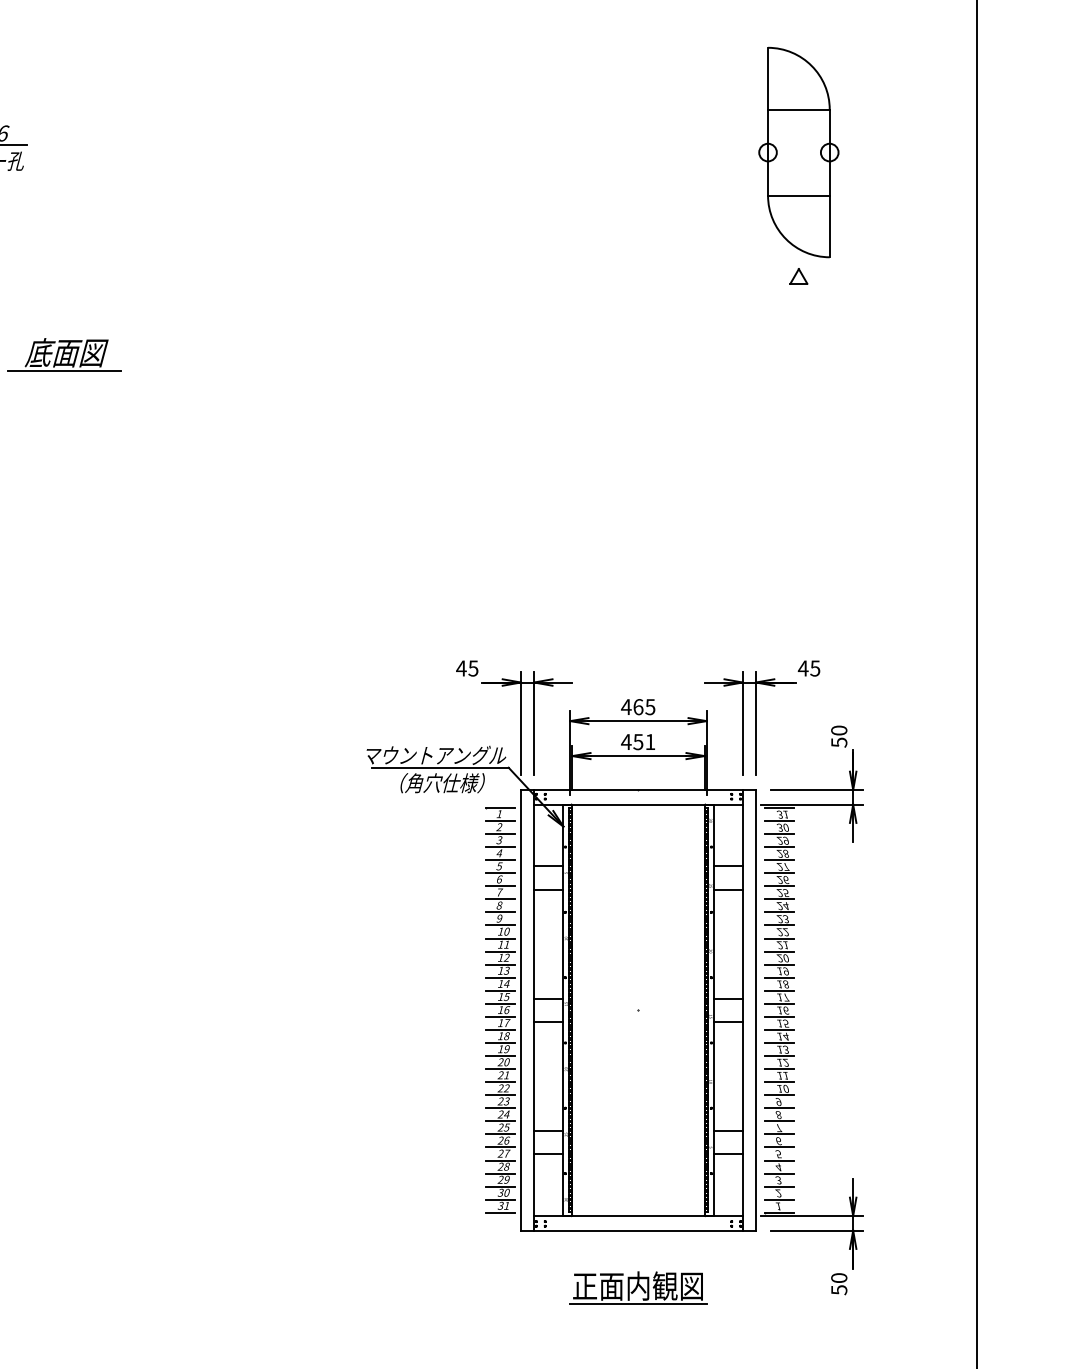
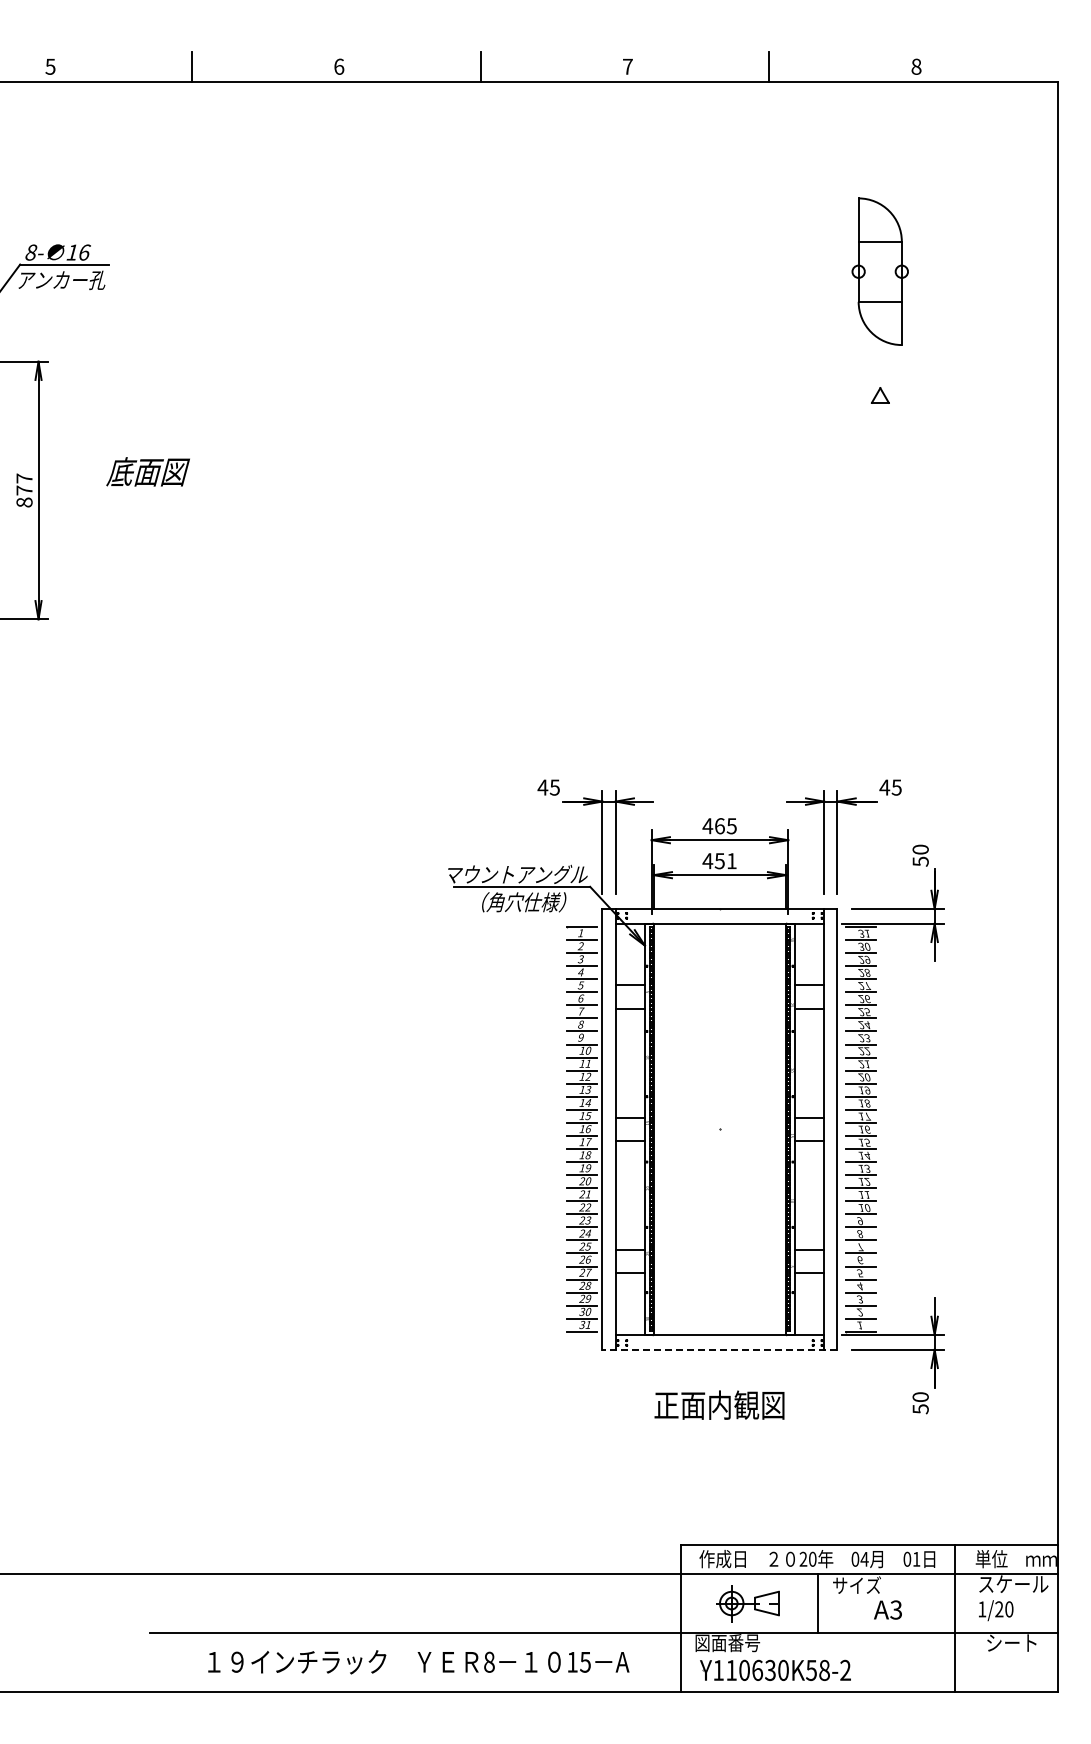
part: (798, 152) -> (879, 271), size x0.7
line: (64, 370) -> (145, 489), removed
line: (638, 1230) -> (719, 1349), solid -> dashed
line: (638, 1304) -> (719, 1423), removed

